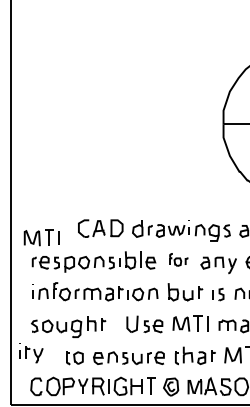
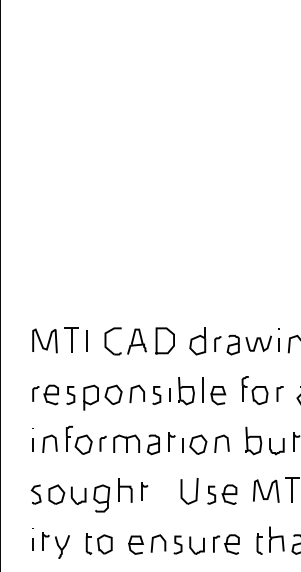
part: (41, 237) -> (59, 339), moved
part: (178, 259) -> (261, 389), size x1.43
part: (31, 353) -> (51, 543), moved

